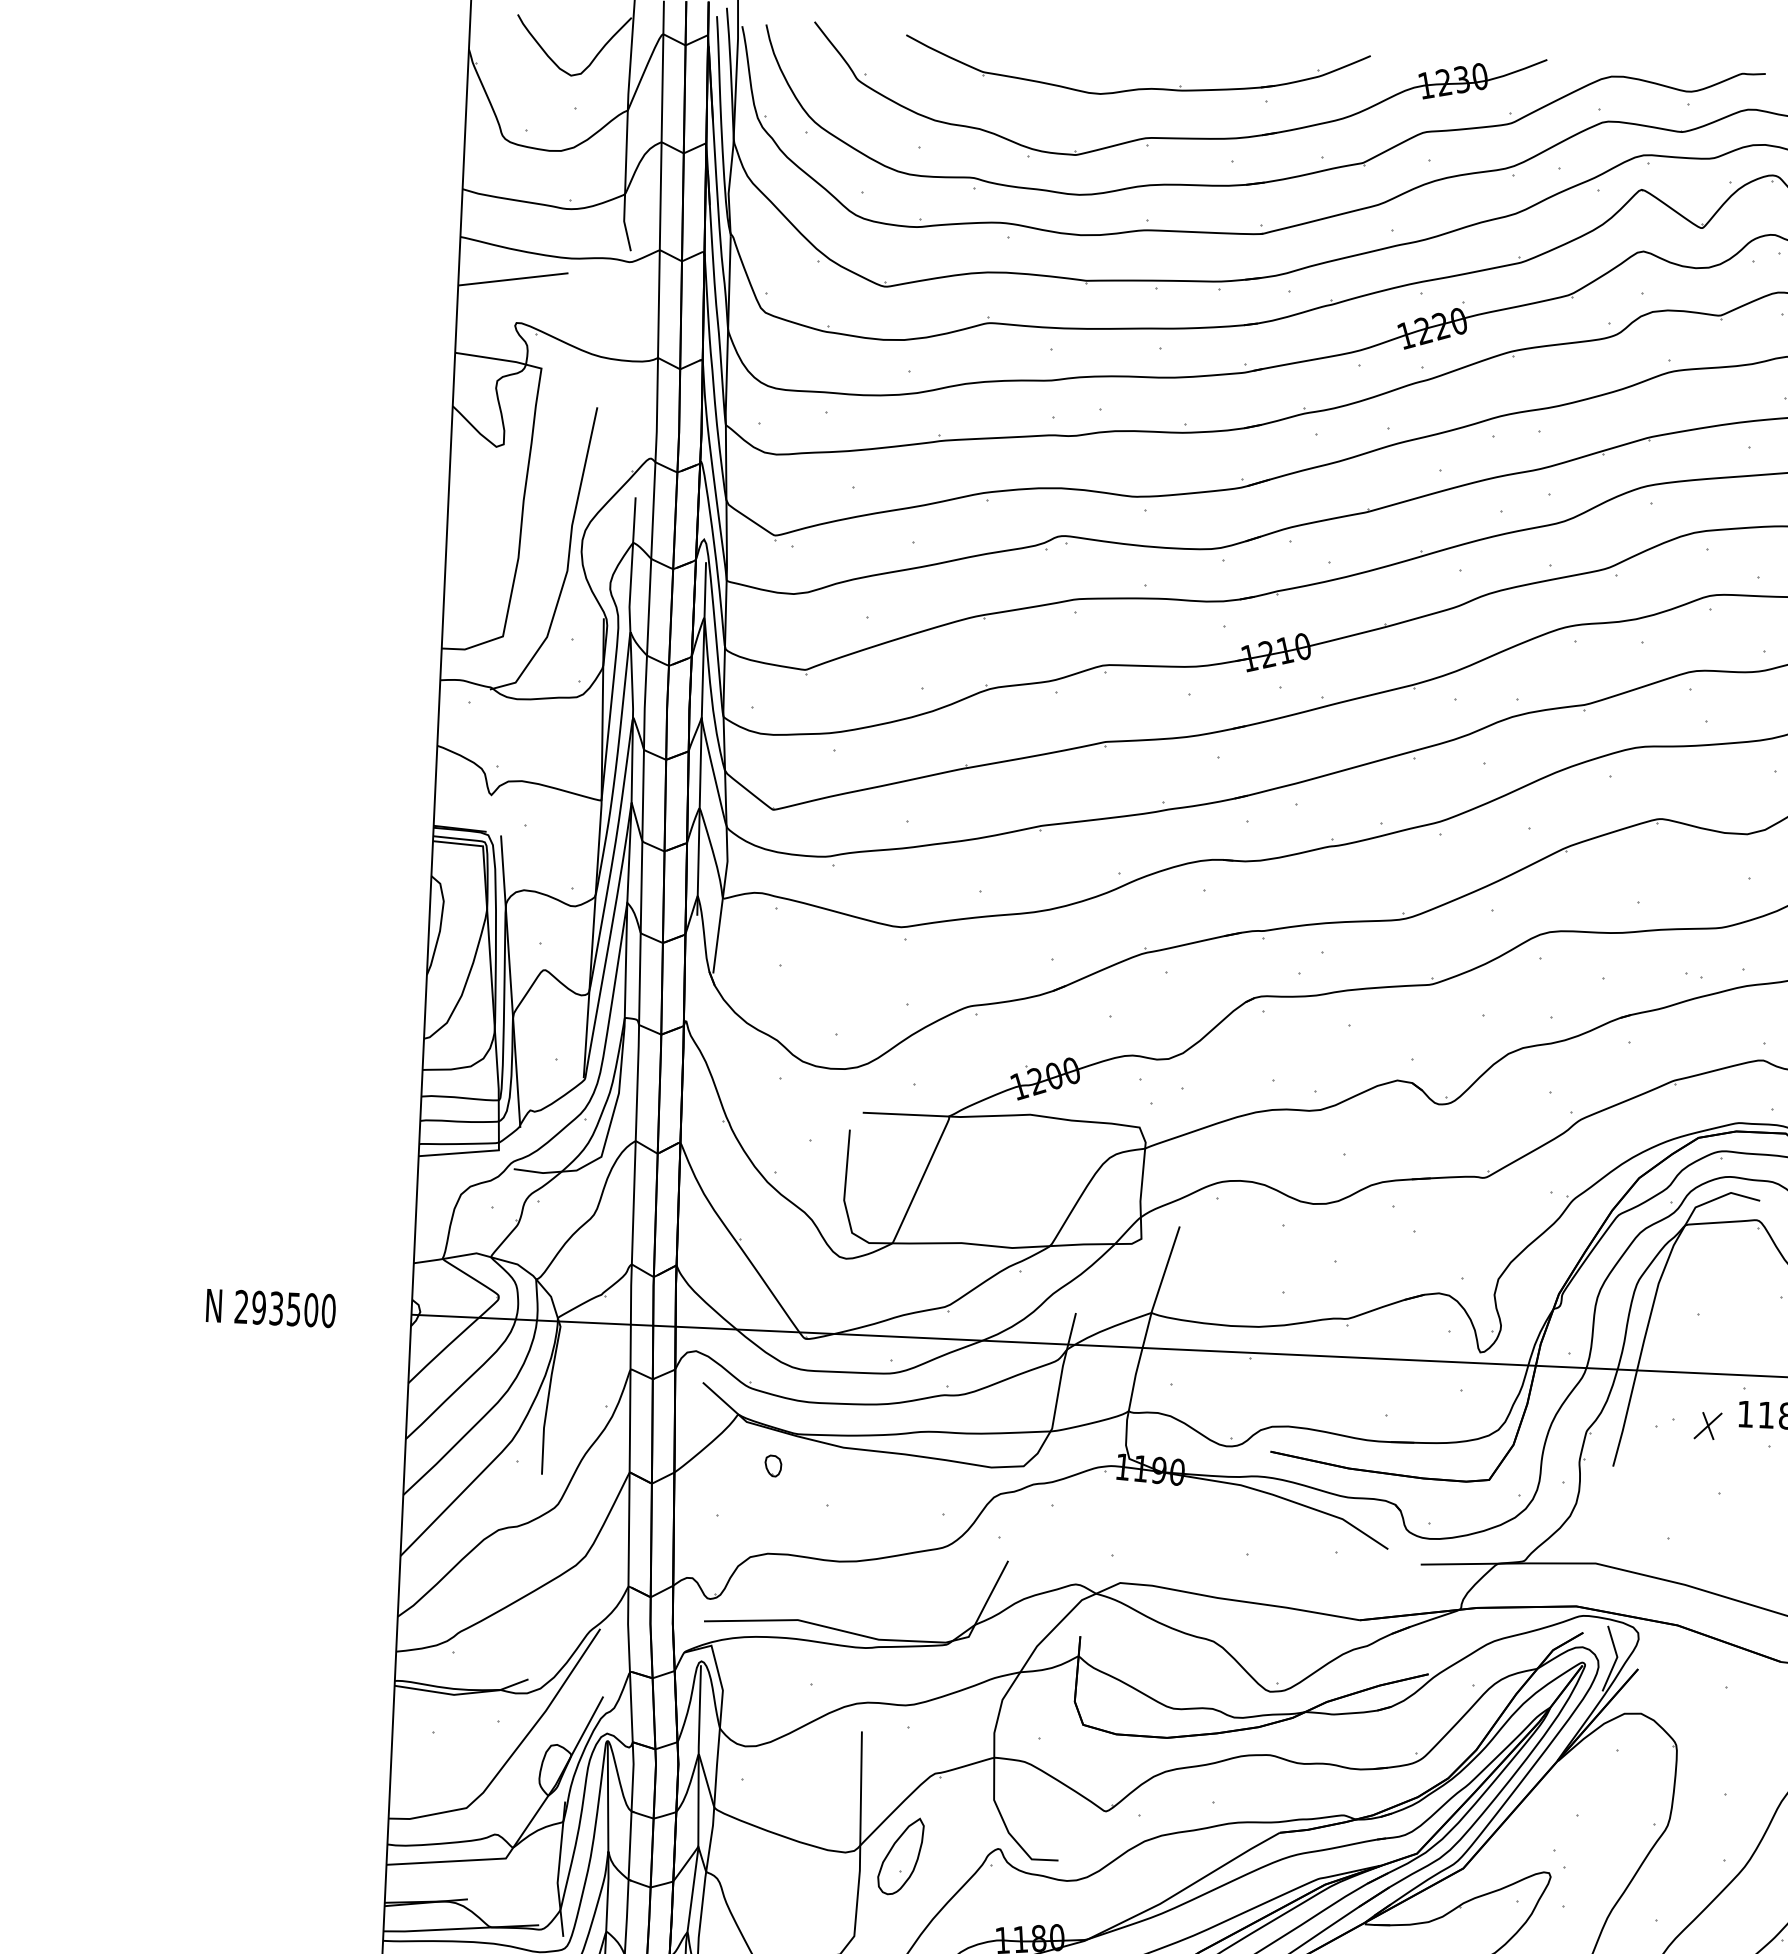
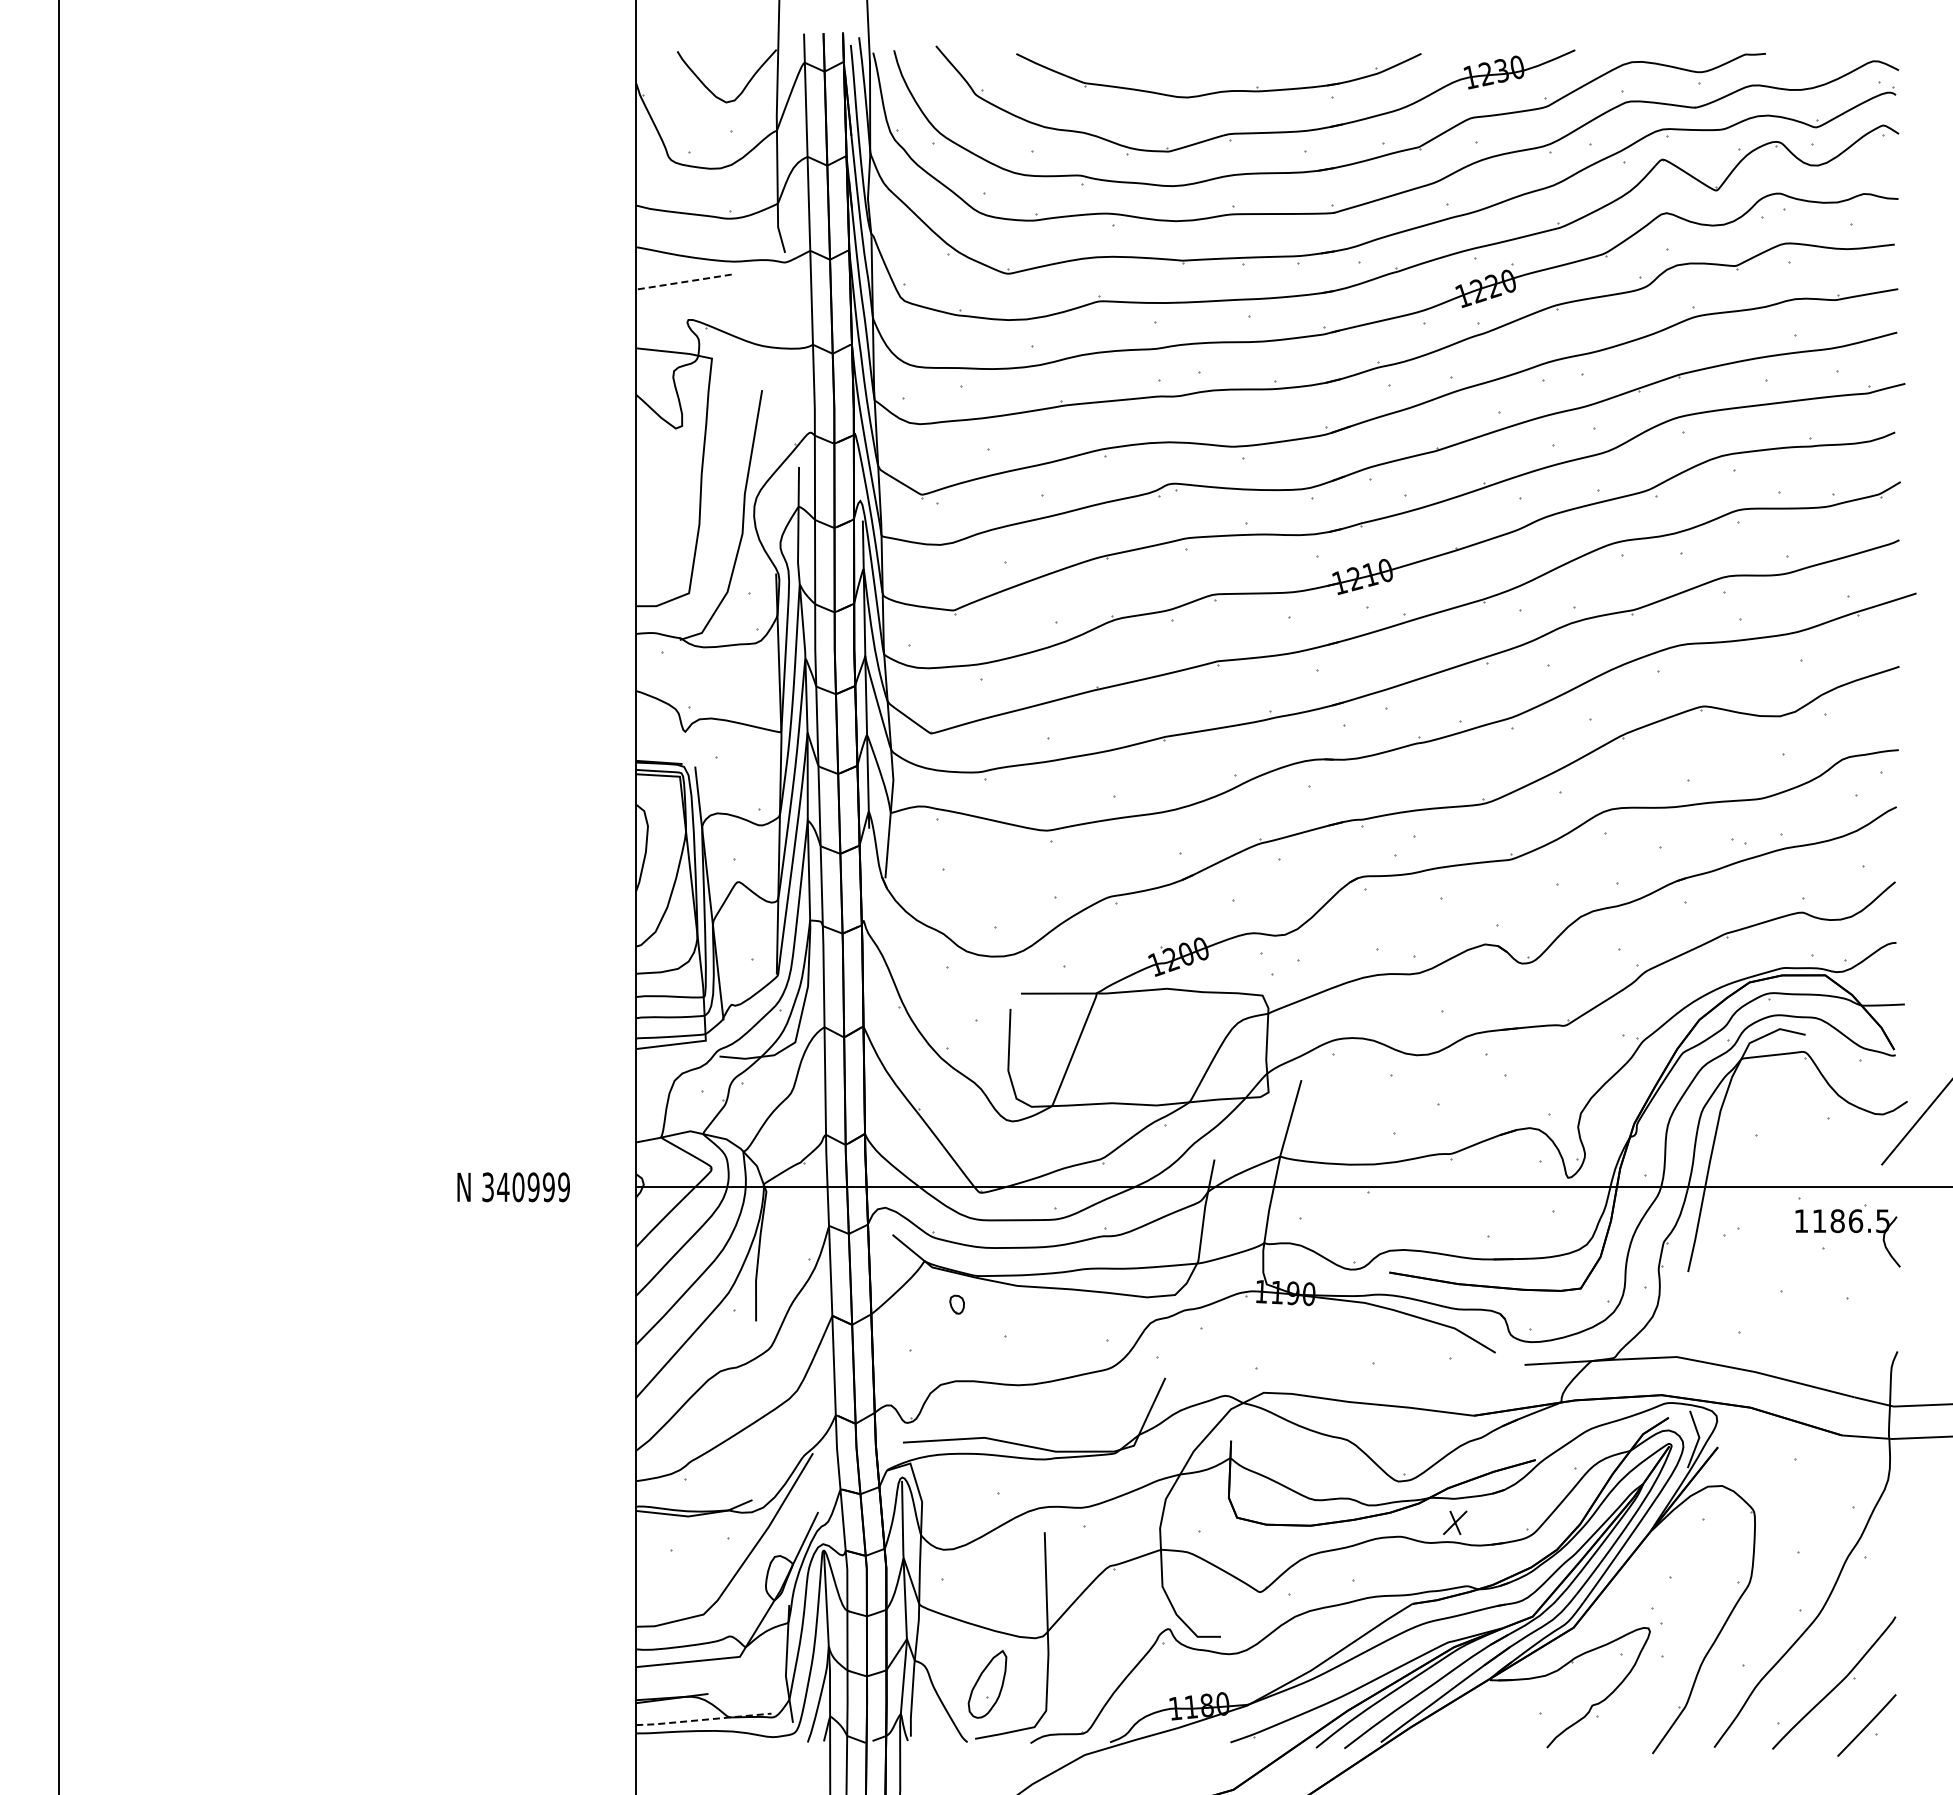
line: (512, 279) -> (683, 282), solid -> dashed
text: (285, 1309) -> (526, 1187), 293500 -> 340999
part: (1708, 1425) -> (1455, 1522), moved
part: (900, 1856) -> (987, 1684), moved
line: (460, 1928) -> (703, 1719), solid -> dashed

